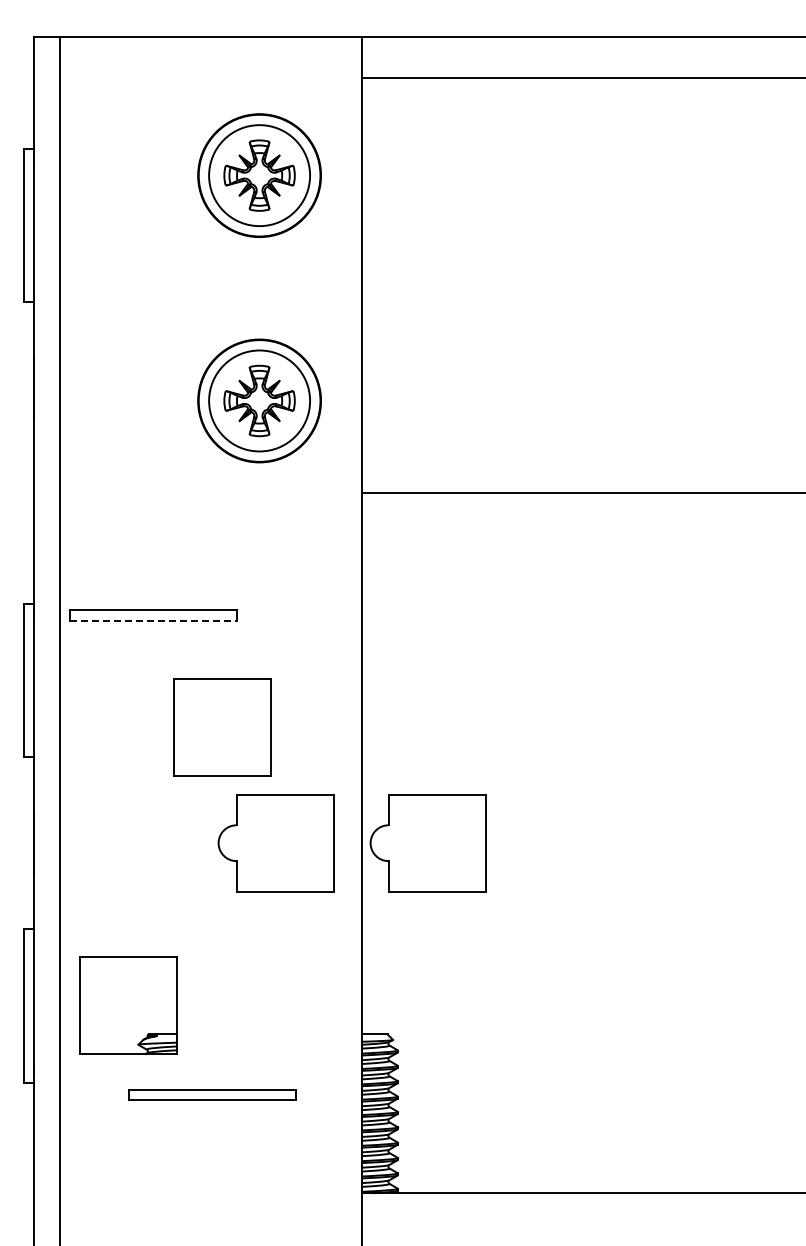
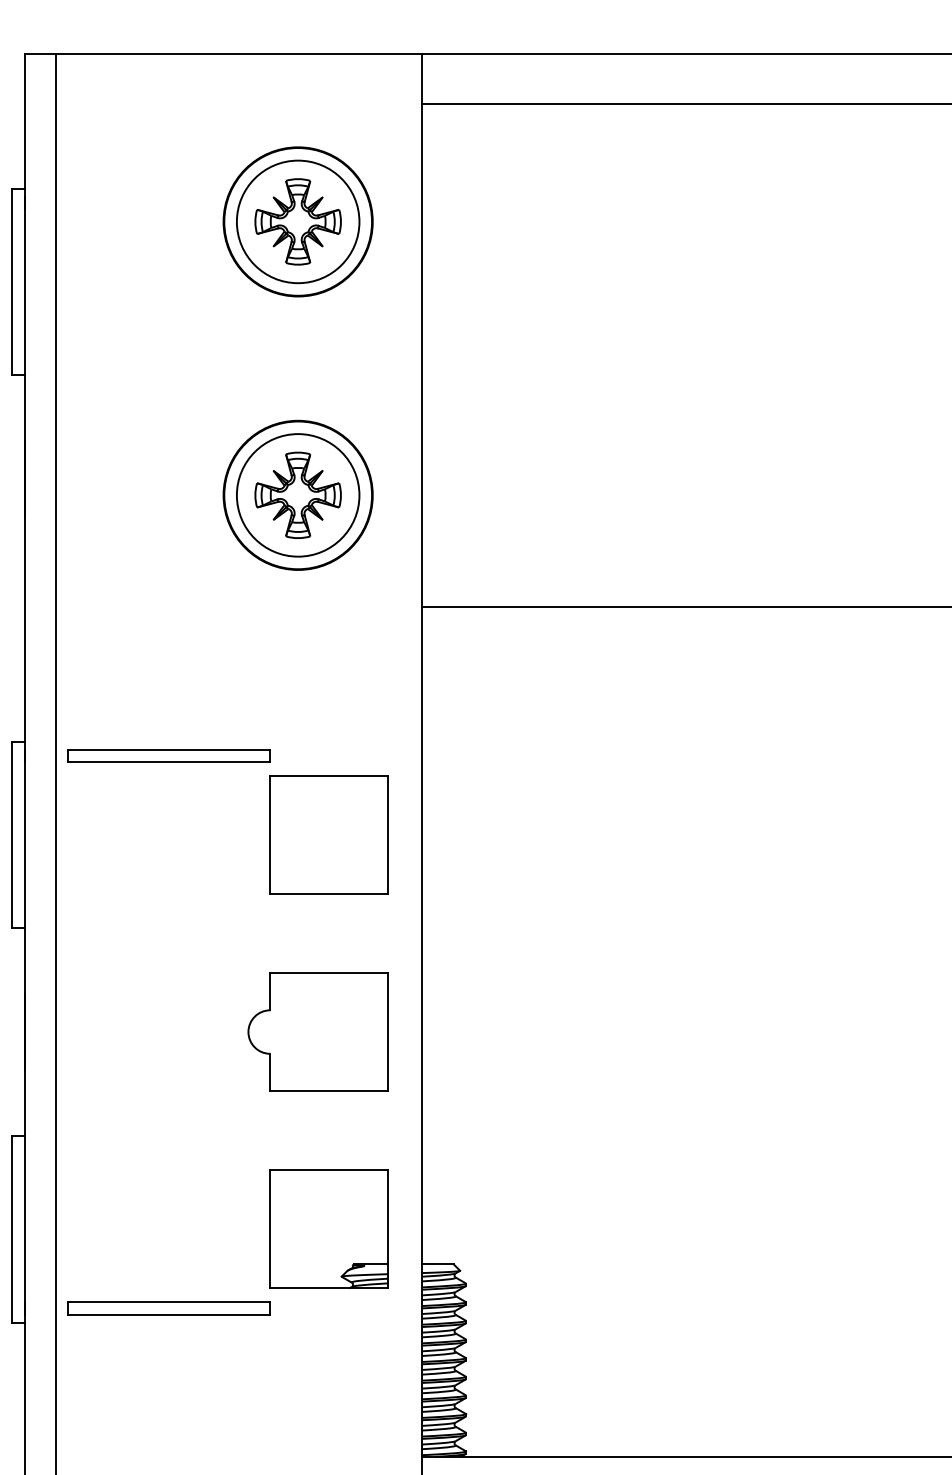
line: (153, 620) -> (169, 761), dashed -> solid
part: (222, 727) -> (329, 834), moved
part: (427, 843) -> (501, 1032), removed
part: (128, 1005) -> (329, 1229), moved
part: (212, 1094) -> (169, 1307), moved

